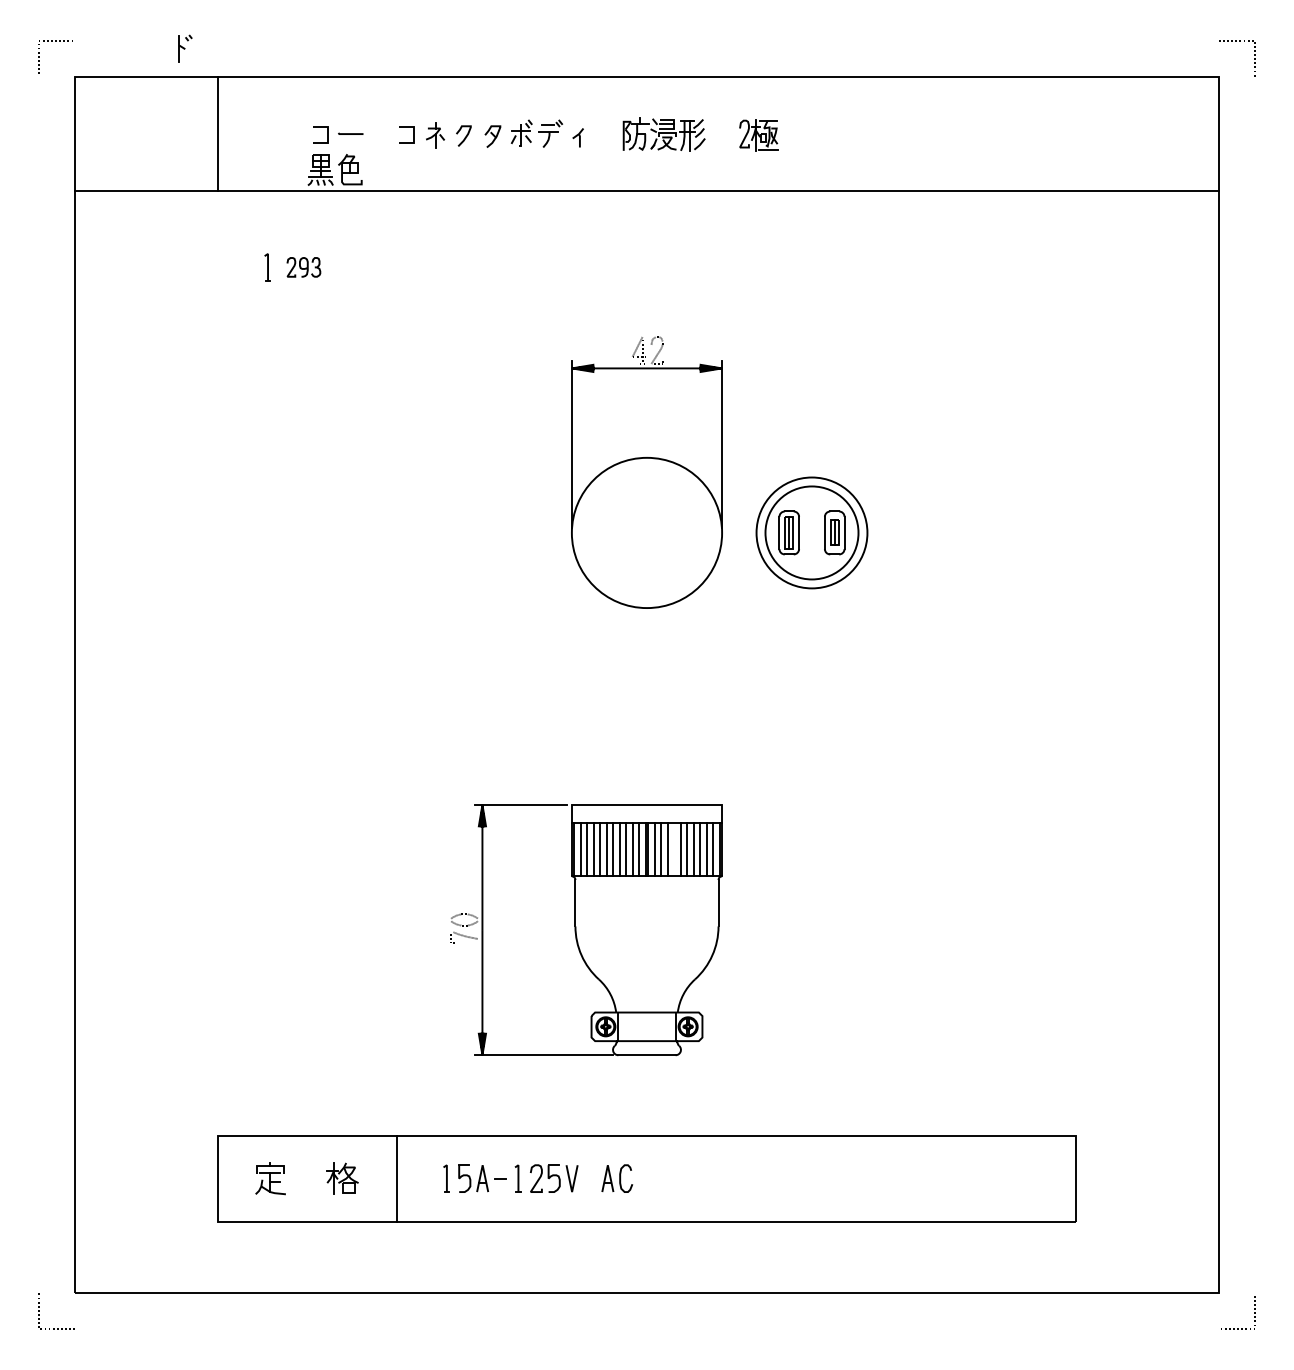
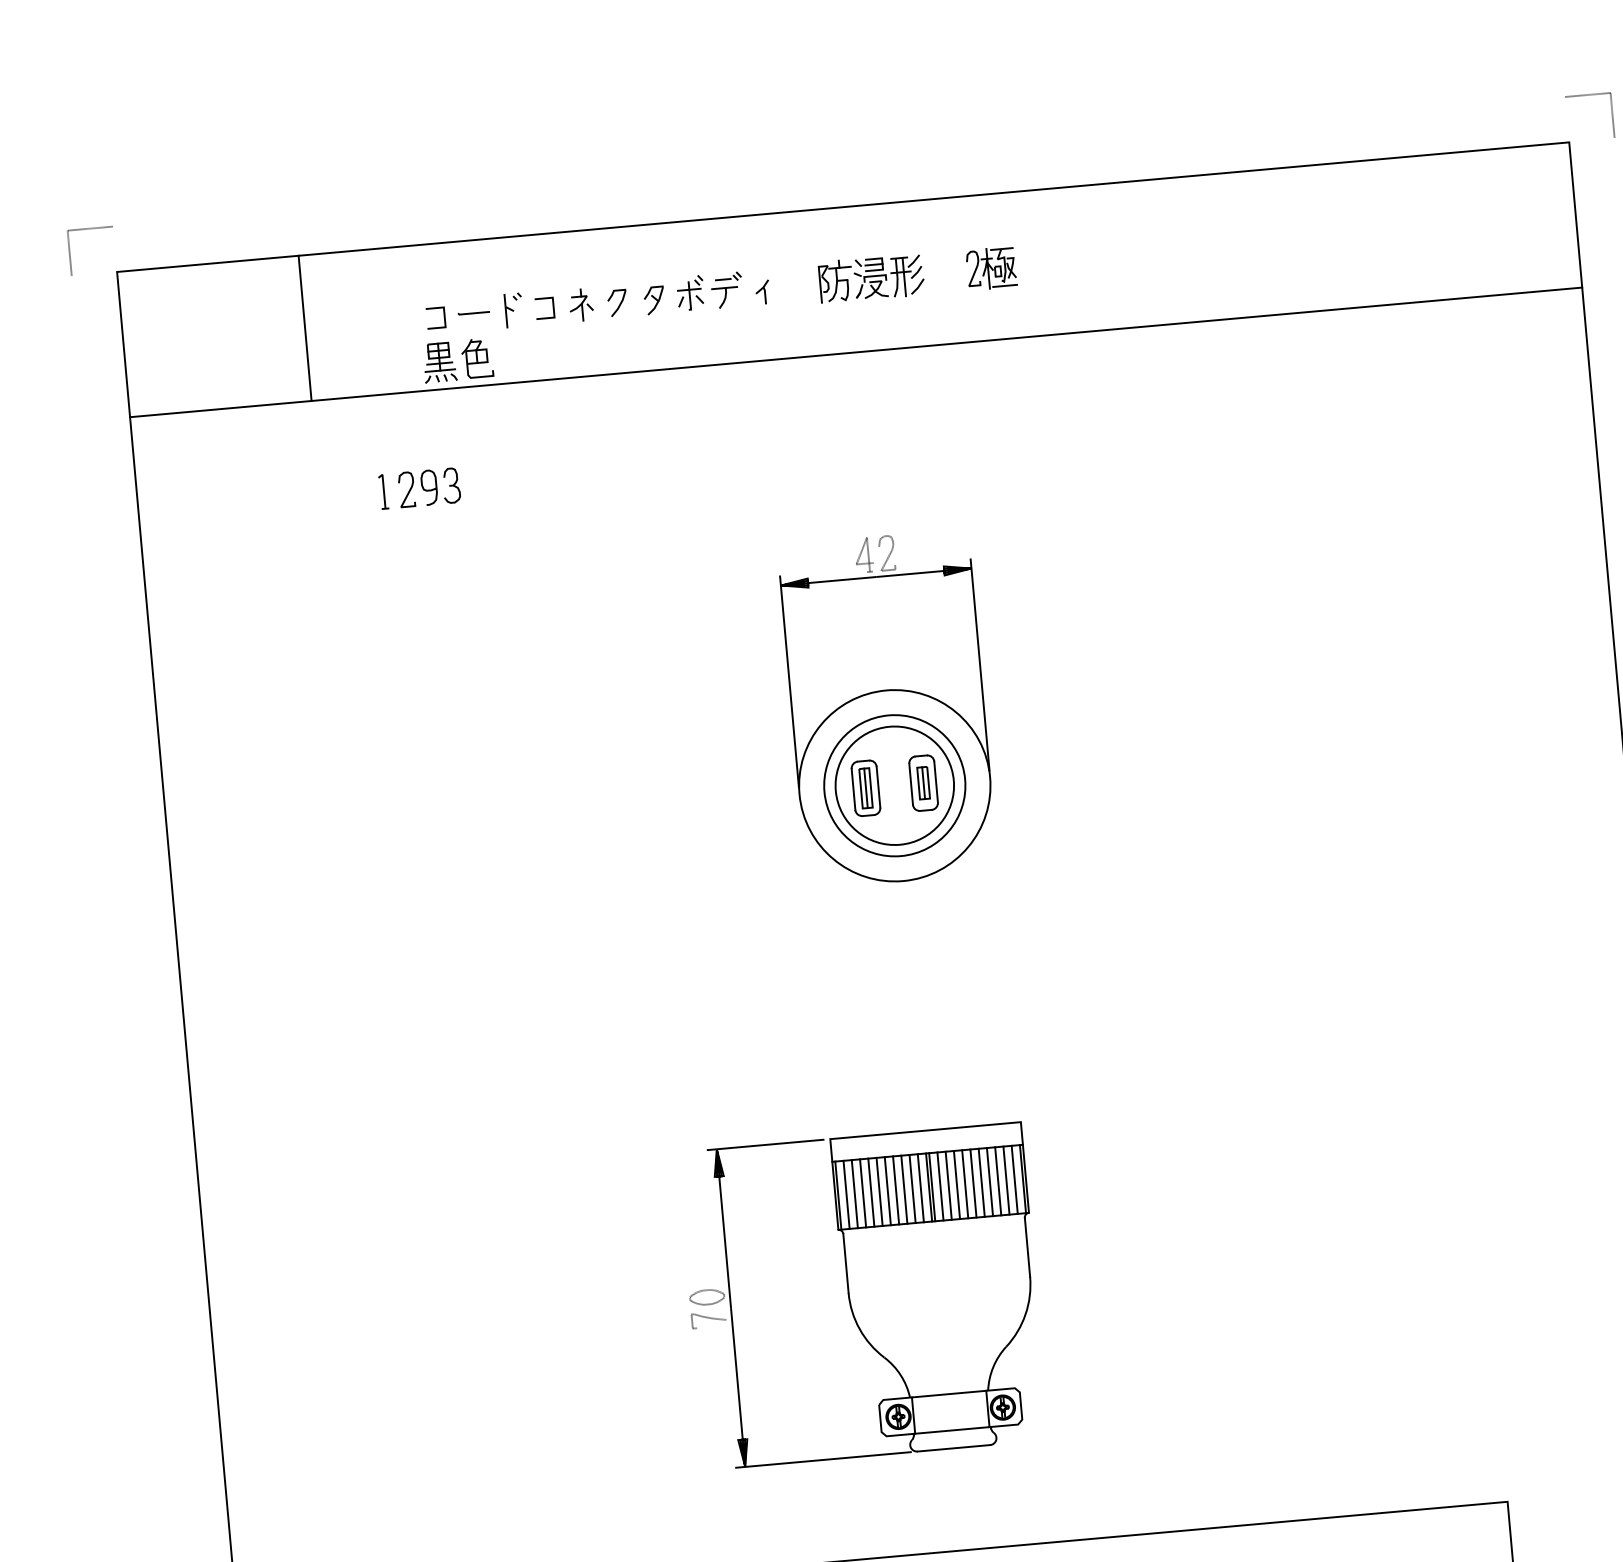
part: (185, 48) -> (514, 310), moved
part: (303, 267) -> (429, 487), size x1.43
part: (811, 532) -> (894, 785), moved
line: (674, 849) -> (965, 1184), added

